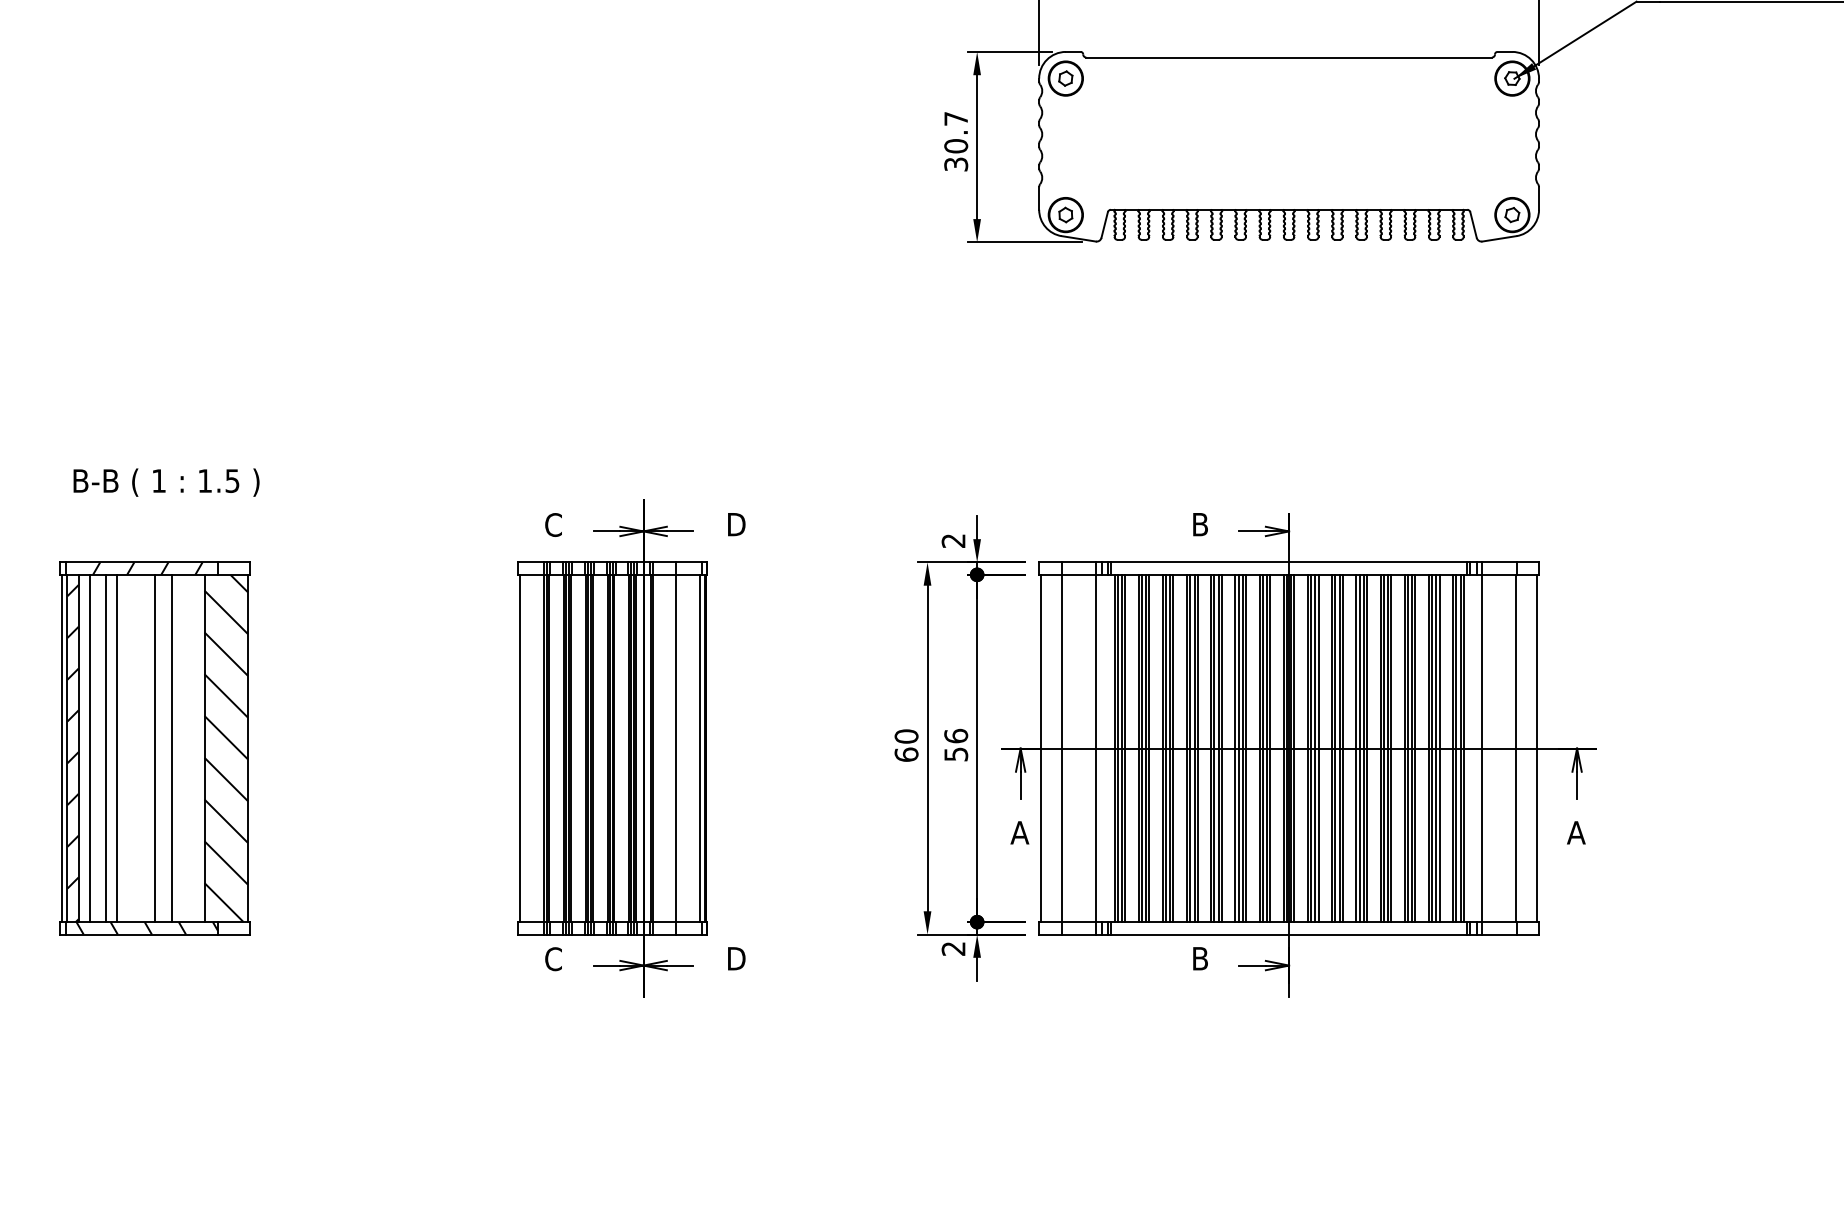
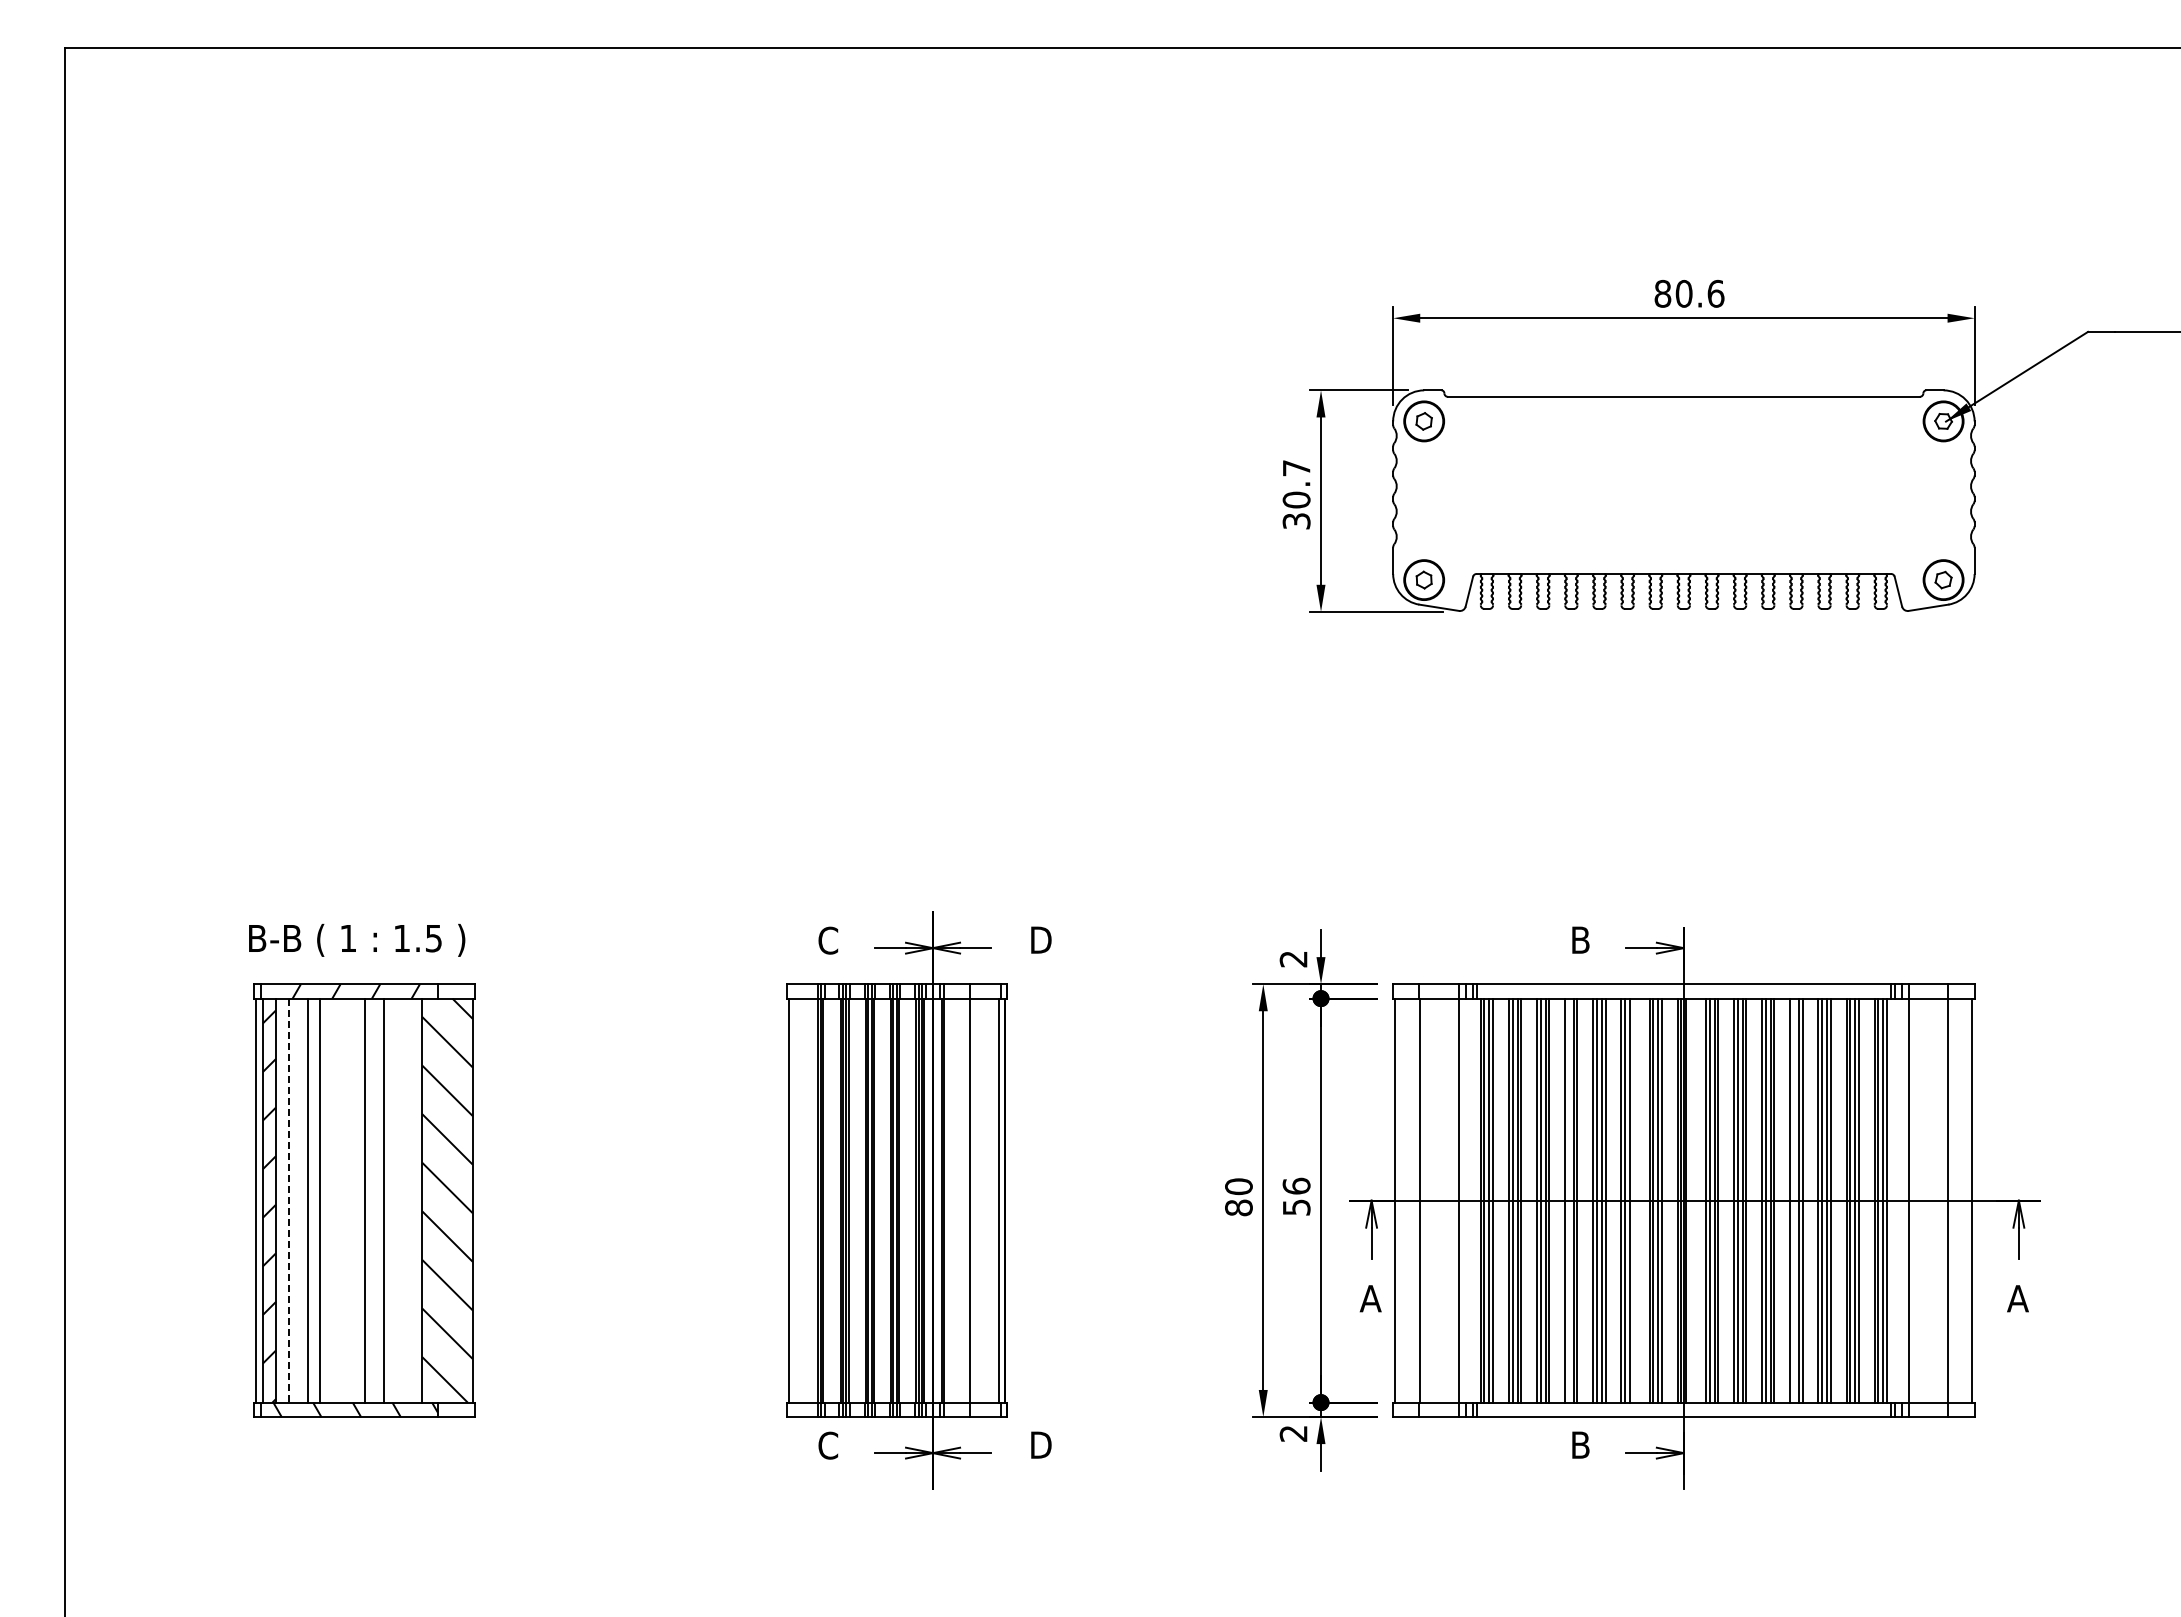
text: (166, 481) -> (357, 939), moved
line: (89, 748) -> (288, 1200), solid -> dashed
line: (1189, 748) -> (1568, 1200), removed
line: (1245, 748) -> (1633, 1200), removed
line: (1294, 748) -> (1690, 1200), removed
line: (1383, 748) -> (1793, 1200), removed
text: (906, 754) -> (1238, 1207), 60 -> 80

